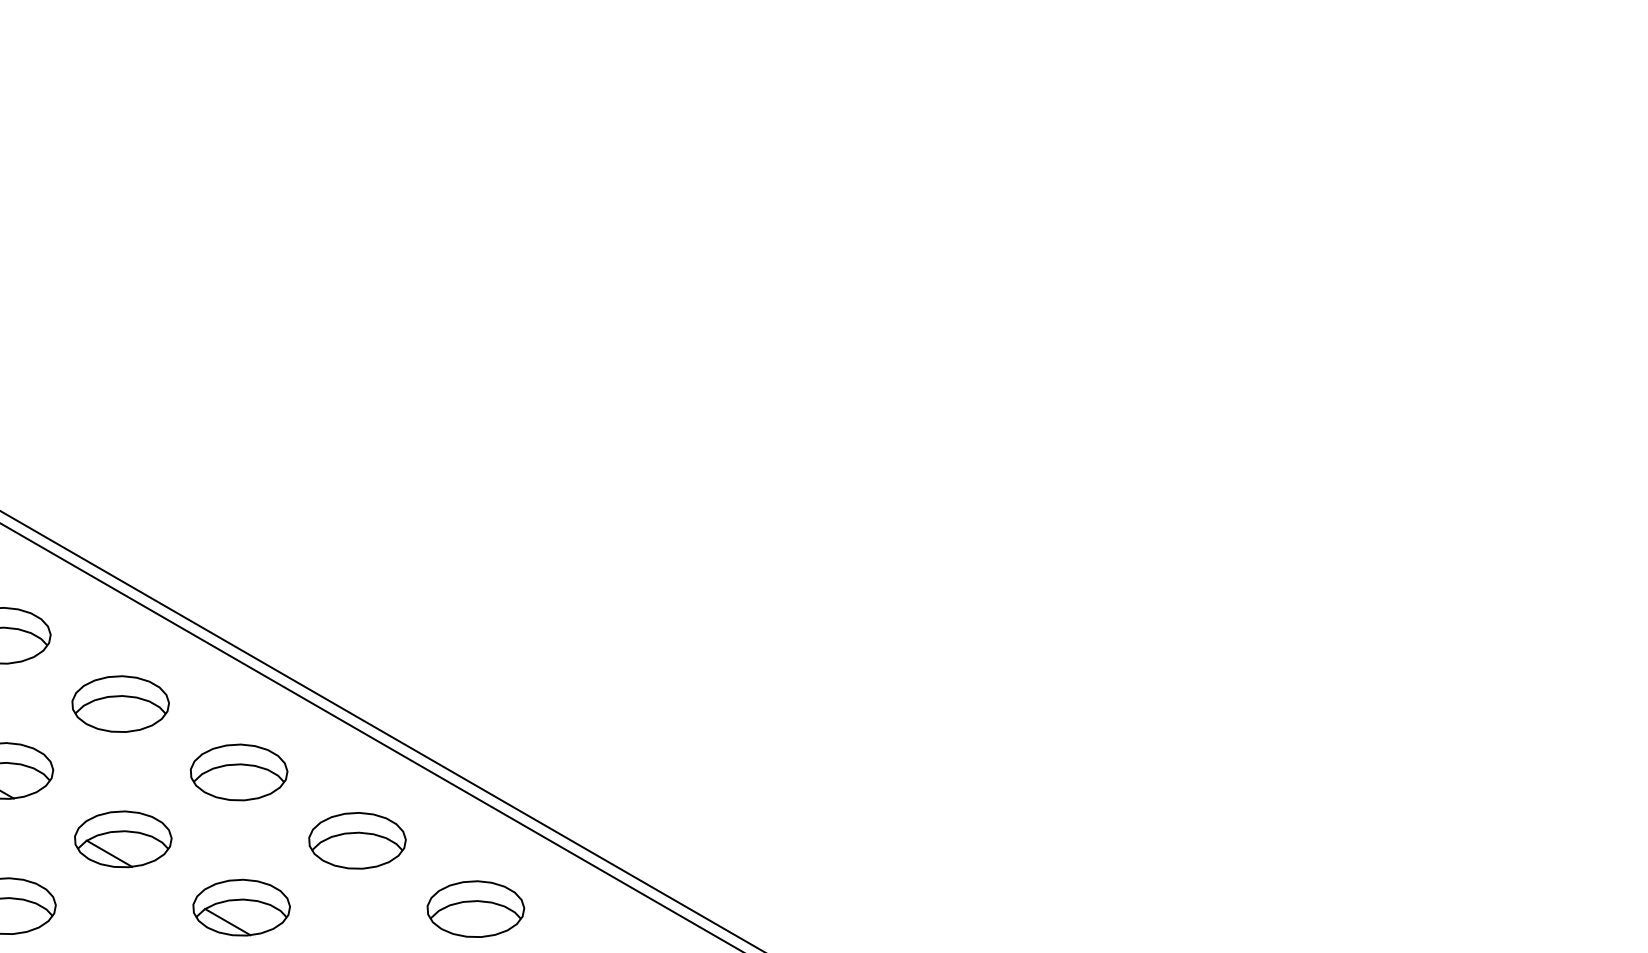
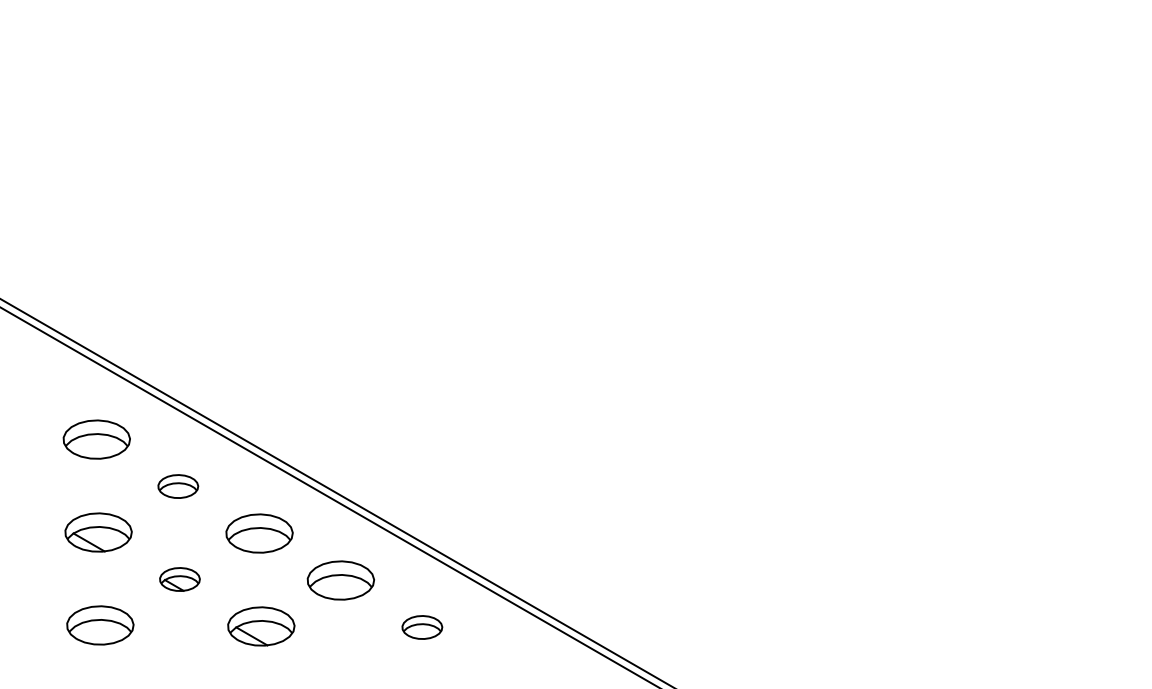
part: (121, 704) -> (178, 486), size x0.6
part: (122, 839) -> (179, 579), size x0.6
part: (476, 909) -> (422, 627), size x0.6

